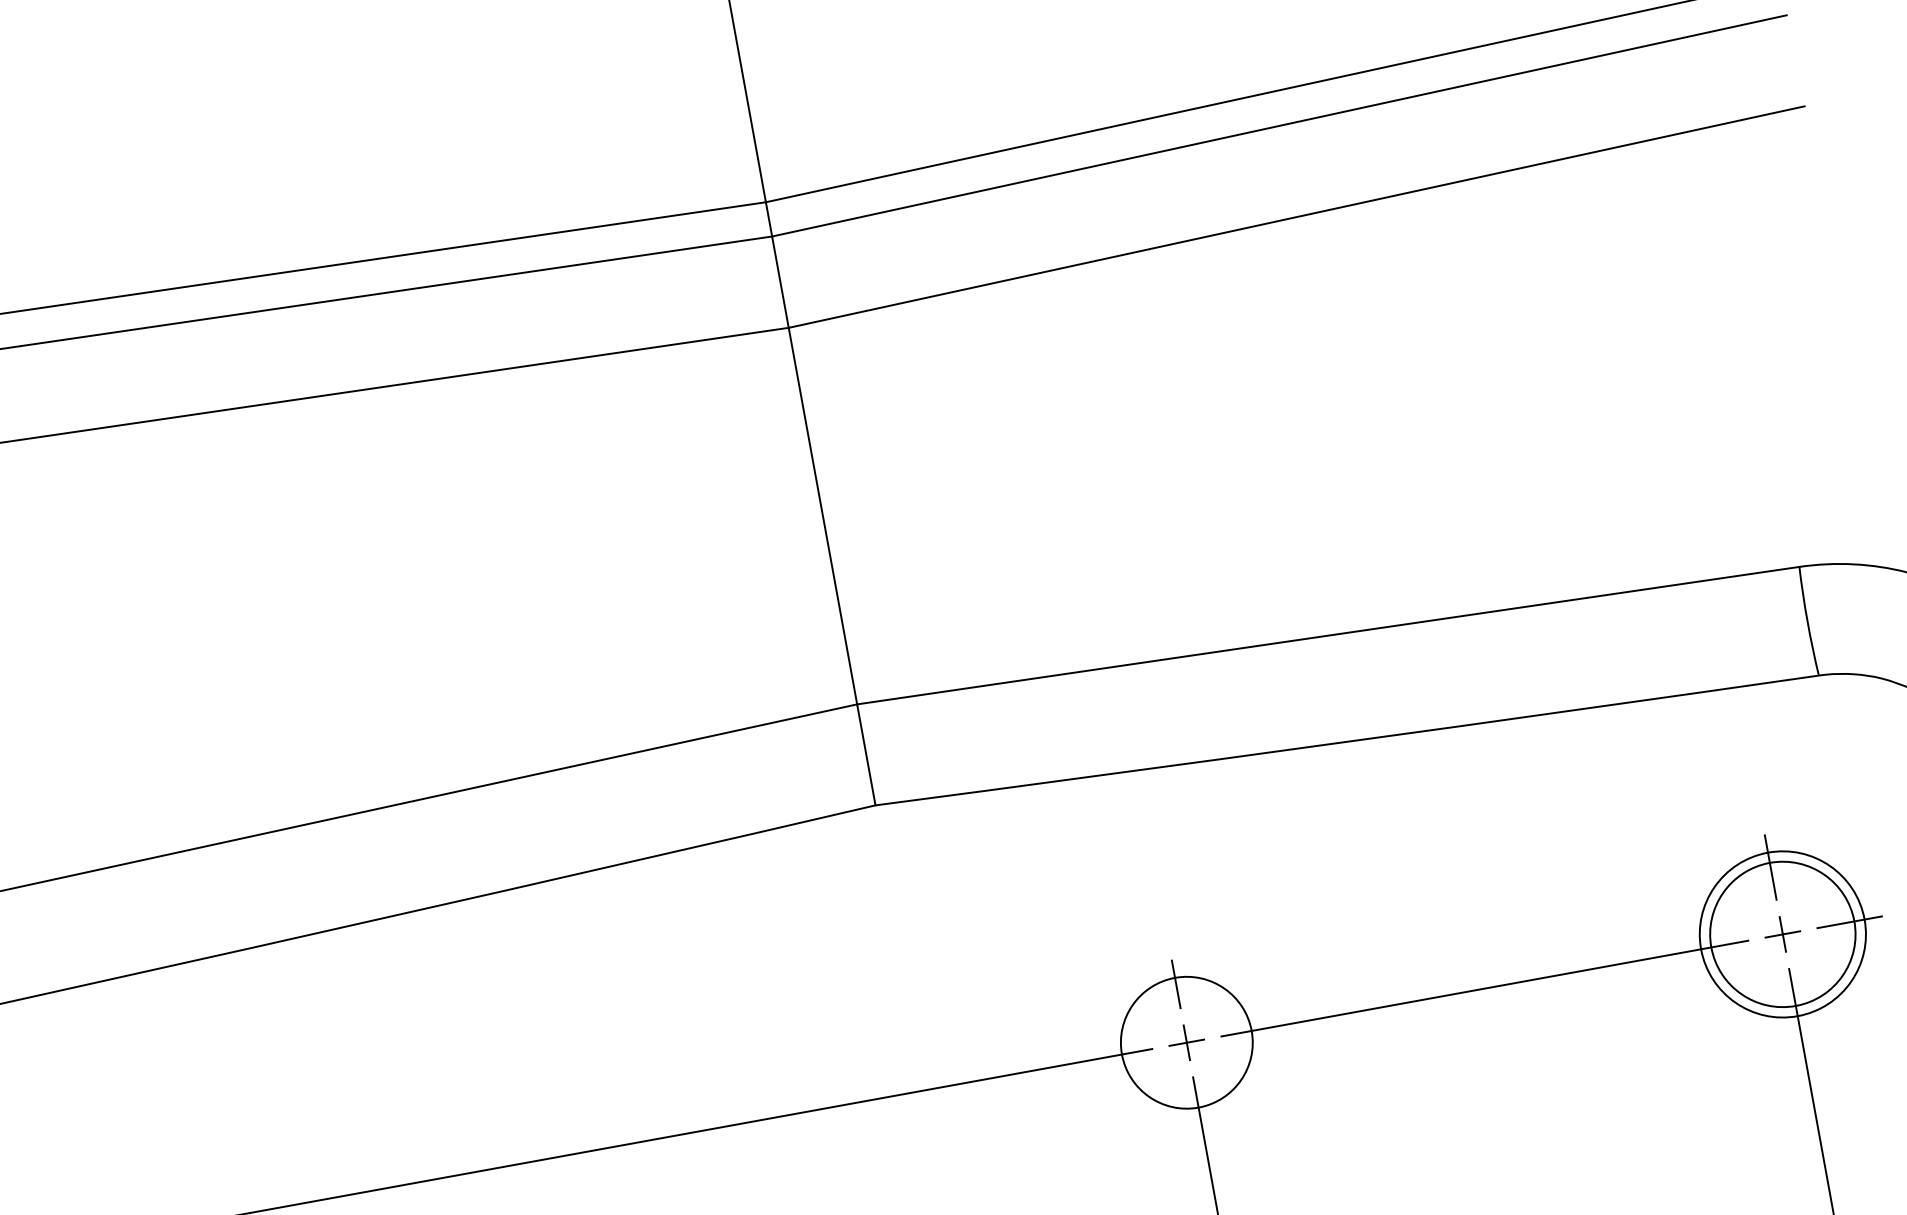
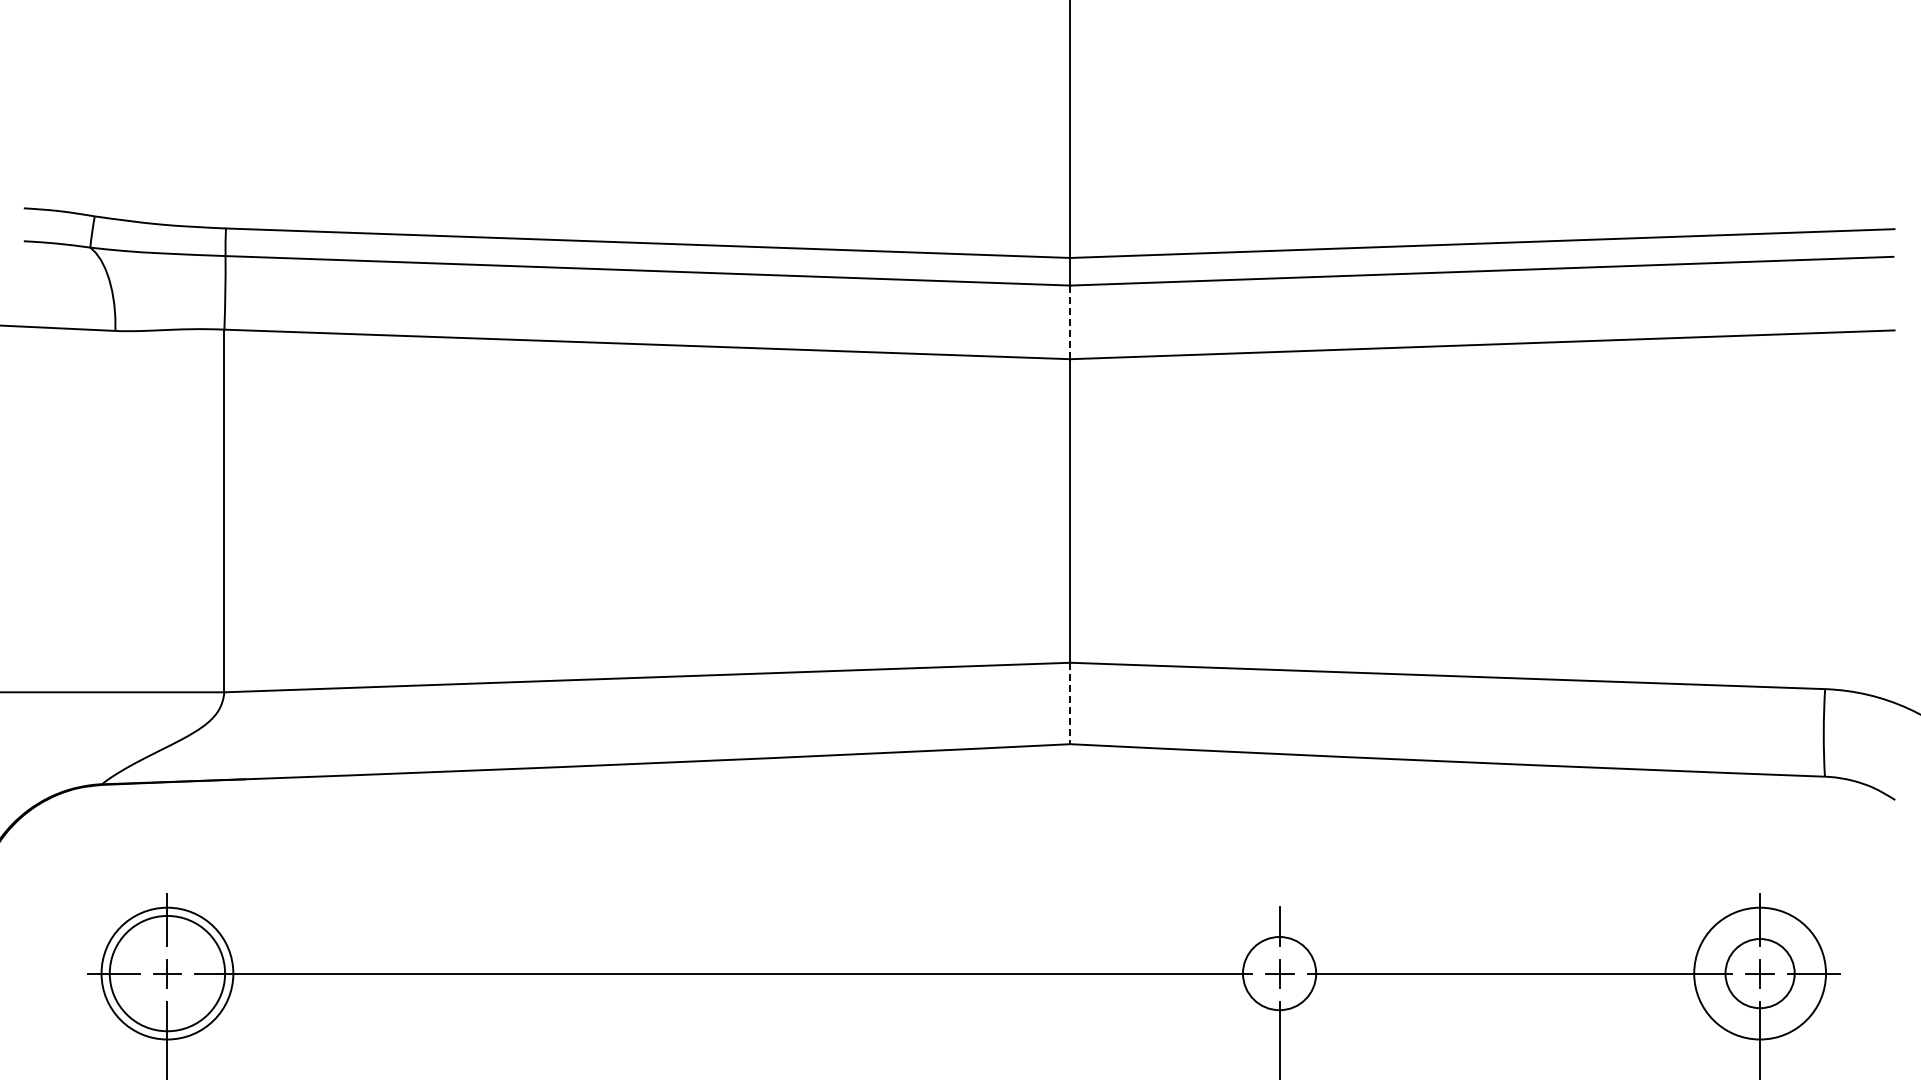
line: (780, 282) -> (1070, 322), solid -> dashed
line: (866, 754) -> (1070, 703), solid -> dashed
circle: (1782, 934) -> (1759, 973), size x0.6
circle: (1186, 1042) -> (1279, 973), size x0.7

